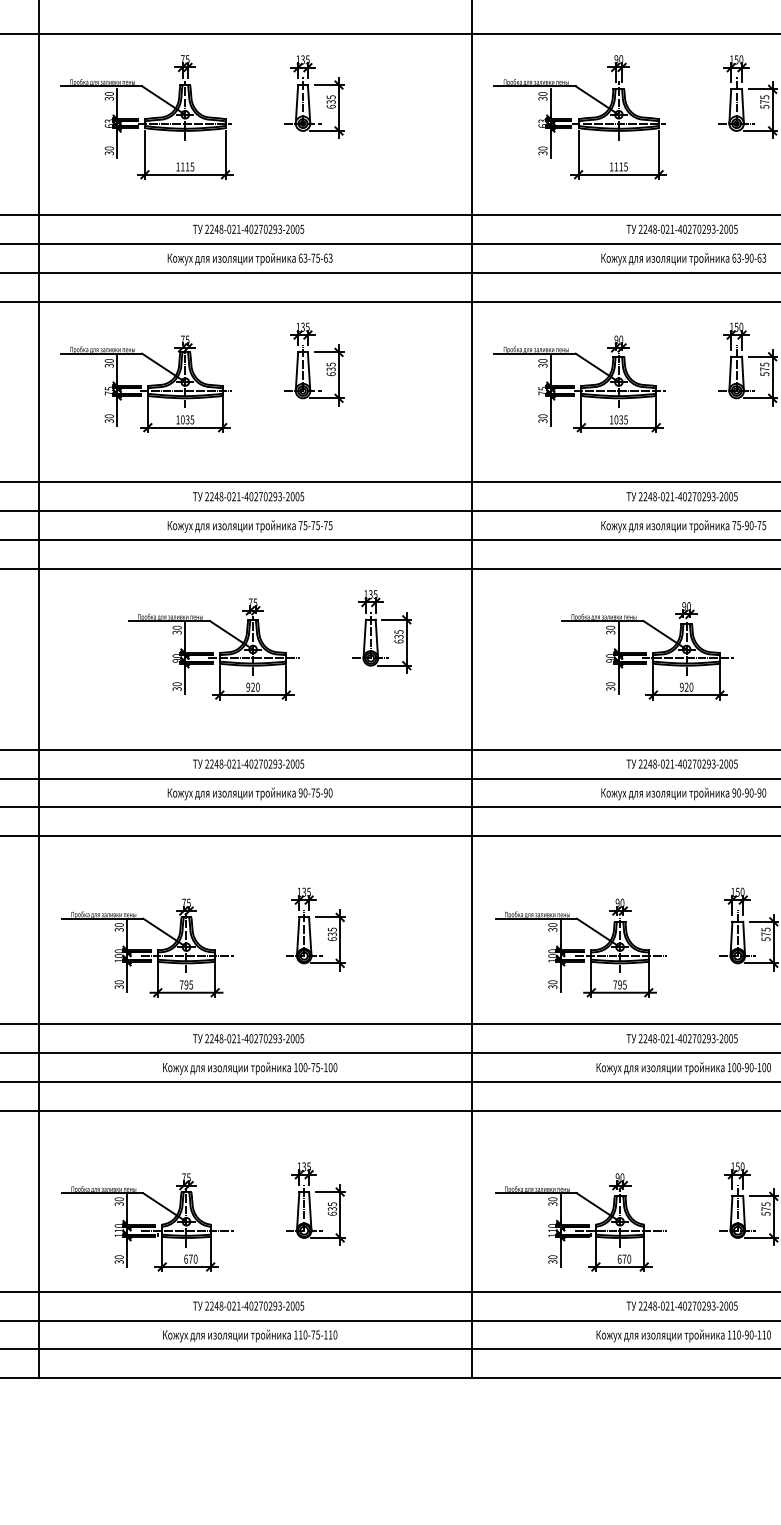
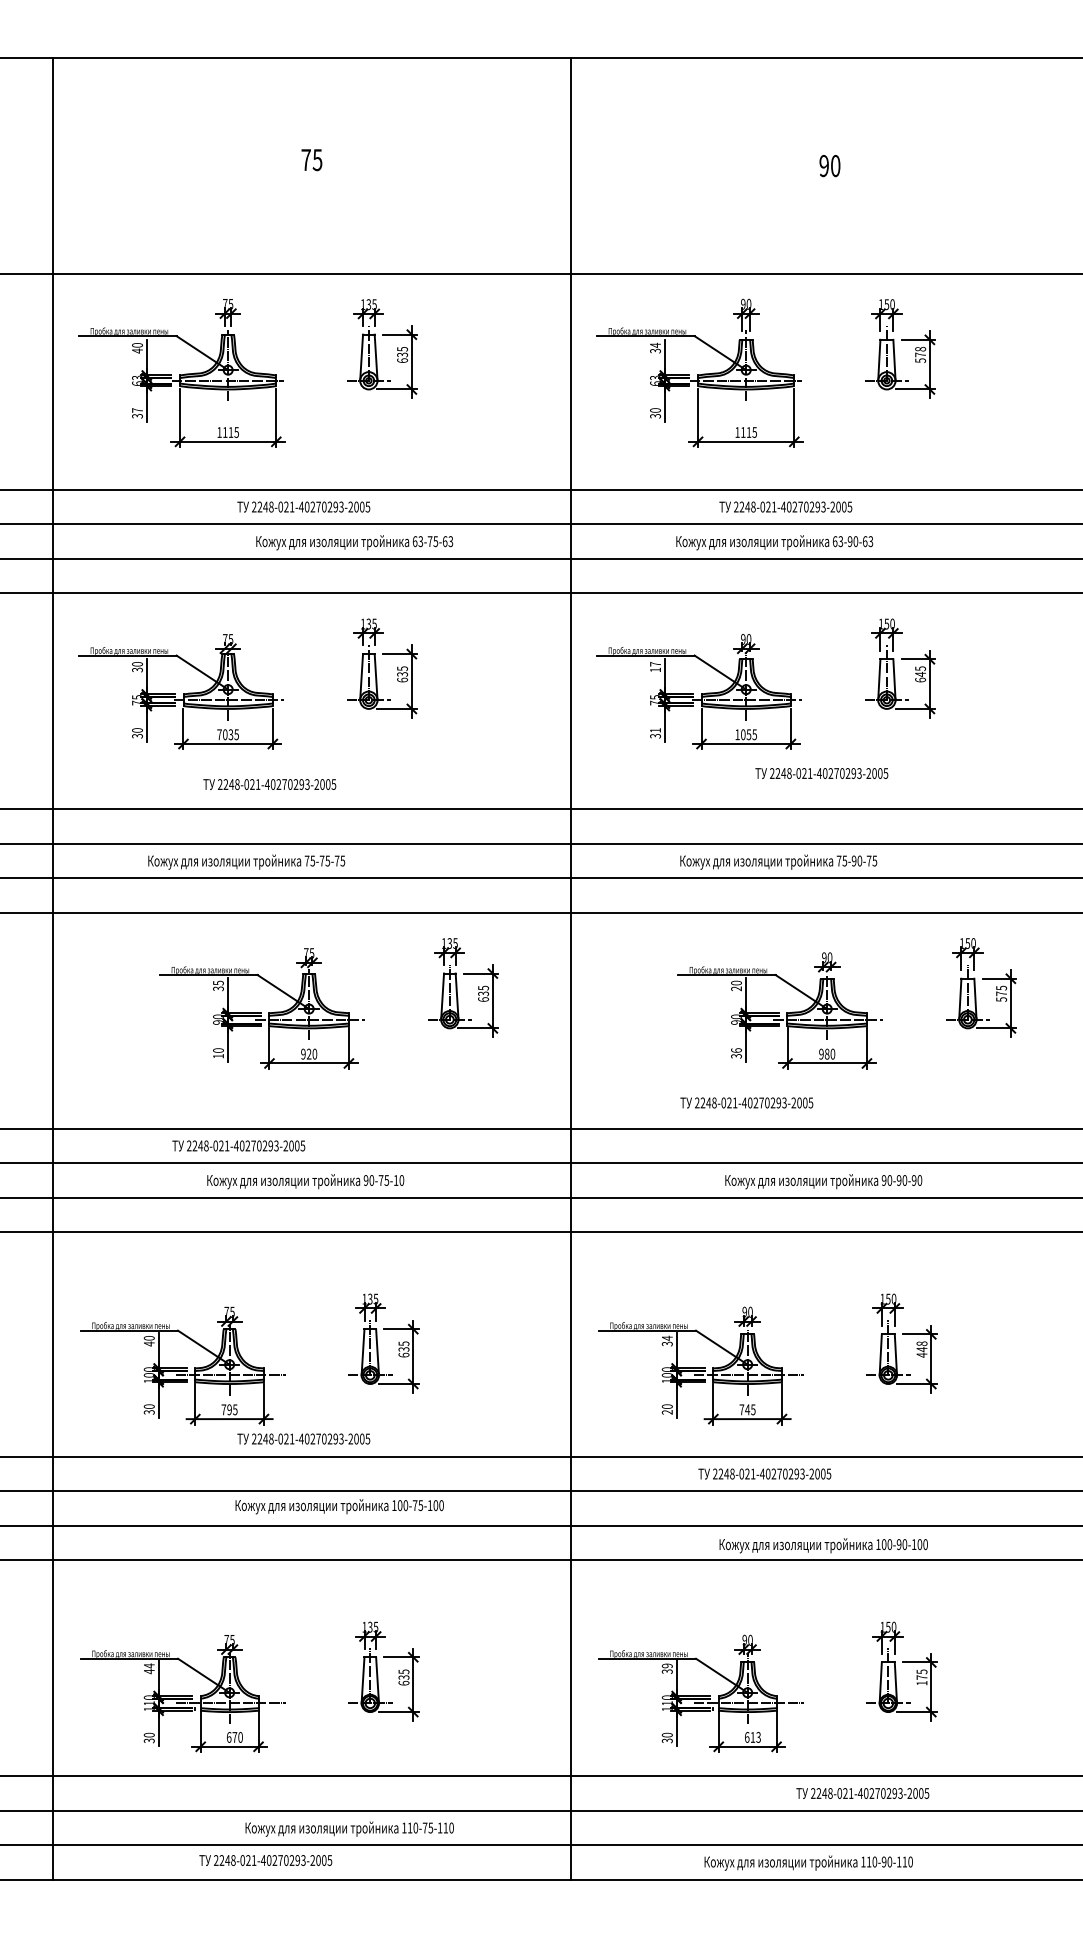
text: (542, 93) -> (655, 344), 30 -> 34
text: (764, 96) -> (920, 348), 575 -> 578
text: (109, 98) -> (137, 350), 30 -> 40
text: (109, 148) -> (137, 410), 30 -> 37
text: (681, 228) -> (785, 506), moved
text: (249, 259) -> (354, 542), moved
text: (683, 259) -> (774, 542), moved
text: (542, 363) -> (655, 667), 30 -> 17
text: (764, 371) -> (920, 676), 575 -> 645
text: (542, 416) -> (655, 730), 30 -> 31
text: (178, 419) -> (219, 734), 1035 -> 7035
text: (621, 419) -> (749, 734), 1035 -> 1055
text: (248, 496) -> (269, 784), moved
text: (681, 496) -> (821, 773), moved
text: (249, 526) -> (246, 861), moved
text: (683, 526) -> (778, 861), moved
text: (177, 627) -> (218, 982), 30 -> 35
text: (610, 632) -> (736, 988), 30 -> 20
text: (610, 684) -> (736, 1050), 30 -> 36
text: (686, 686) -> (826, 1053), 920 -> 980
text: (177, 689) -> (218, 1056), 30 -> 10
text: (248, 763) -> (238, 1145), moved
text: (681, 763) -> (746, 1102), moved
text: (325, 793) -> (395, 1180), 90-75-90 -> 90-75-10
text: (552, 924) -> (666, 1337), 30 -> 34
text: (118, 929) -> (148, 1343), 30 -> 40
text: (765, 934) -> (921, 1349), 575 -> 448
text: (619, 984) -> (747, 1409), 795 -> 745
text: (552, 987) -> (667, 1412), 30 -> 20
text: (248, 1038) -> (303, 1438), moved
text: (681, 1038) -> (764, 1473), moved
text: (249, 1068) -> (339, 1506), moved
text: (683, 1068) -> (823, 1545), moved
text: (552, 1198) -> (667, 1665), 30 -> 39
text: (118, 1201) -> (148, 1668), 30 -> 44
text: (765, 1214) -> (921, 1683), 575 -> 175
text: (626, 1259) -> (755, 1737), 670 -> 613
text: (248, 1306) -> (265, 1860), moved
text: (681, 1306) -> (862, 1793), moved
text: (249, 1335) -> (349, 1828), moved
text: (683, 1335) -> (808, 1862), moved

